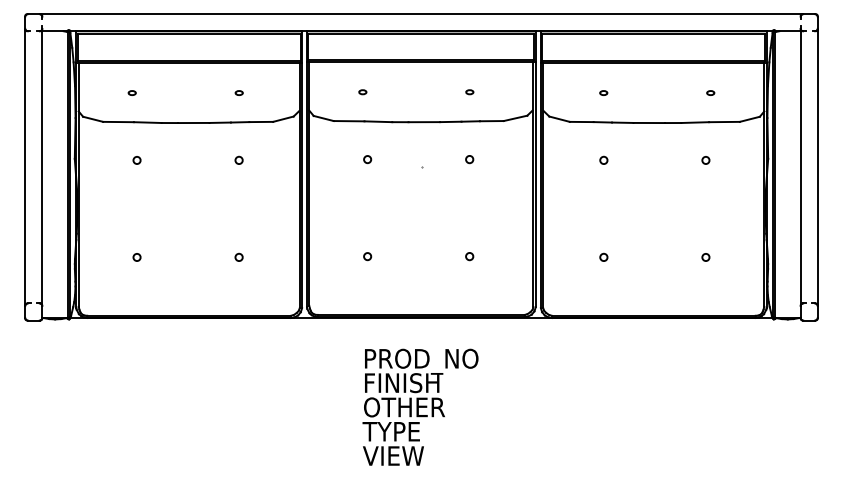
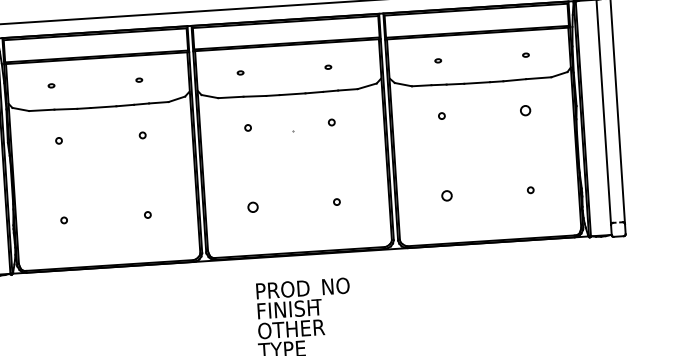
circle: (705, 160) -> (525, 110), size x1.6
circle: (367, 256) -> (253, 207), size x1.6
circle: (603, 256) -> (446, 194), size x1.6

